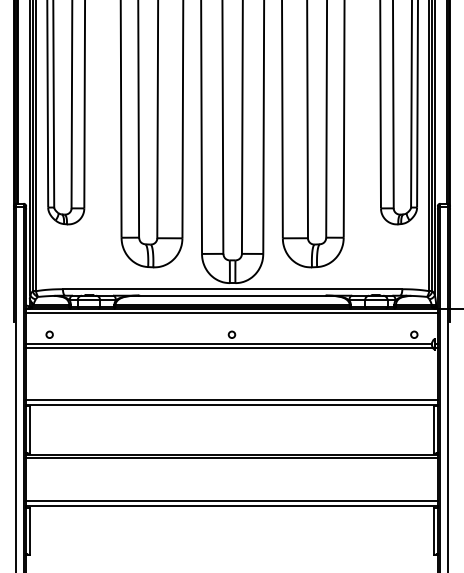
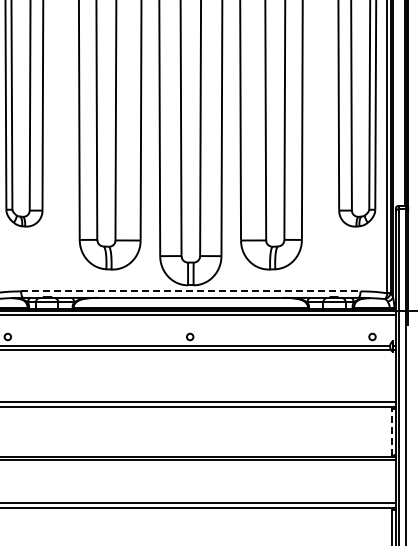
line: (232, 289) -> (190, 291), solid -> dashed
line: (433, 430) -> (391, 432), solid -> dashed

